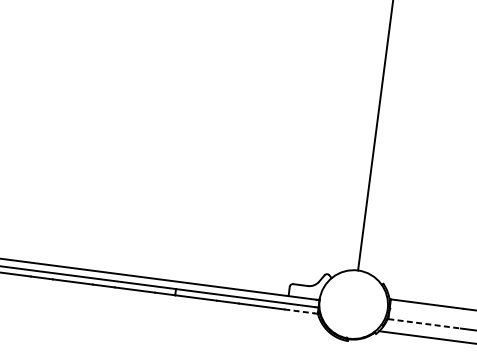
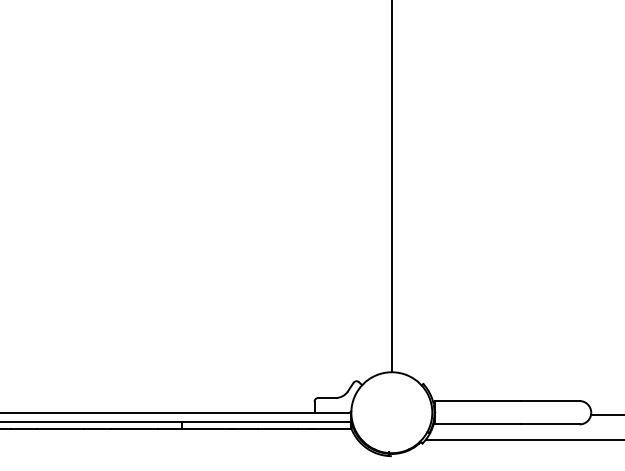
line: (300, 311) -> (330, 428), dashed -> solid
line: (425, 323) -> (478, 424), dashed -> solid

